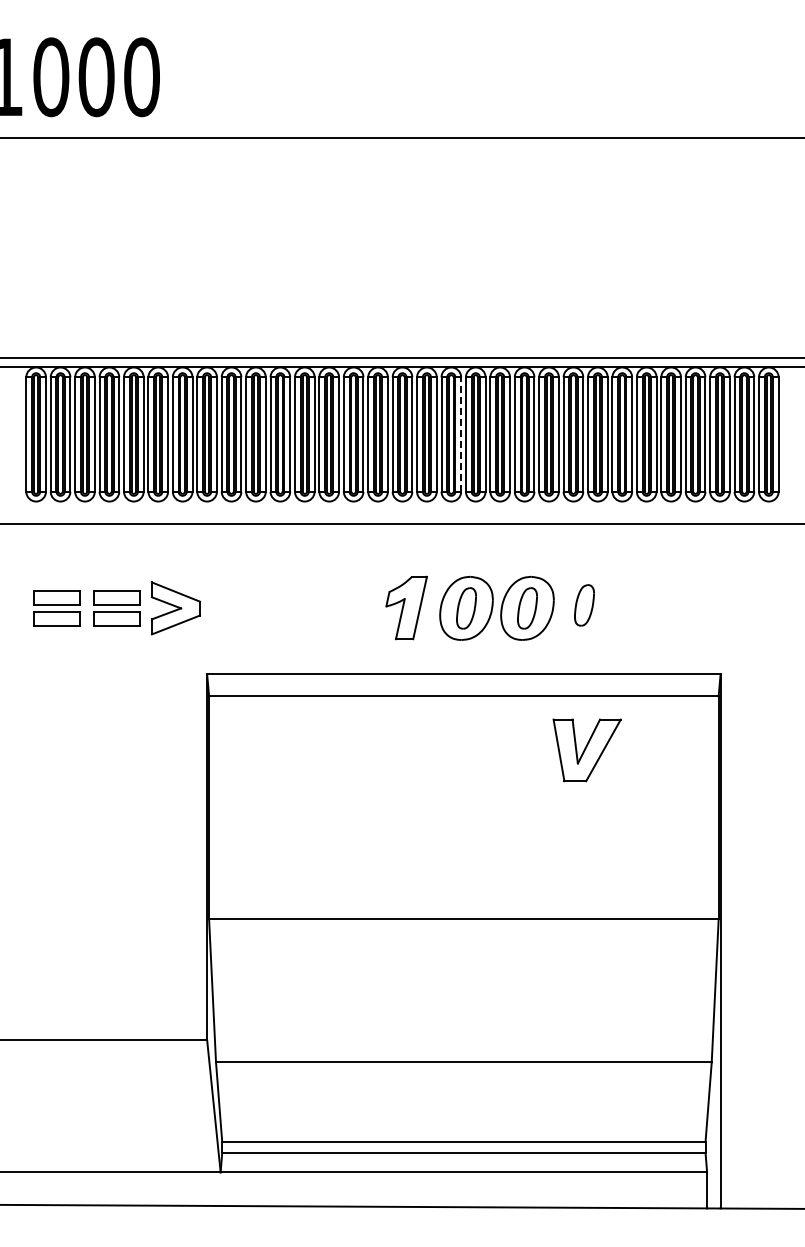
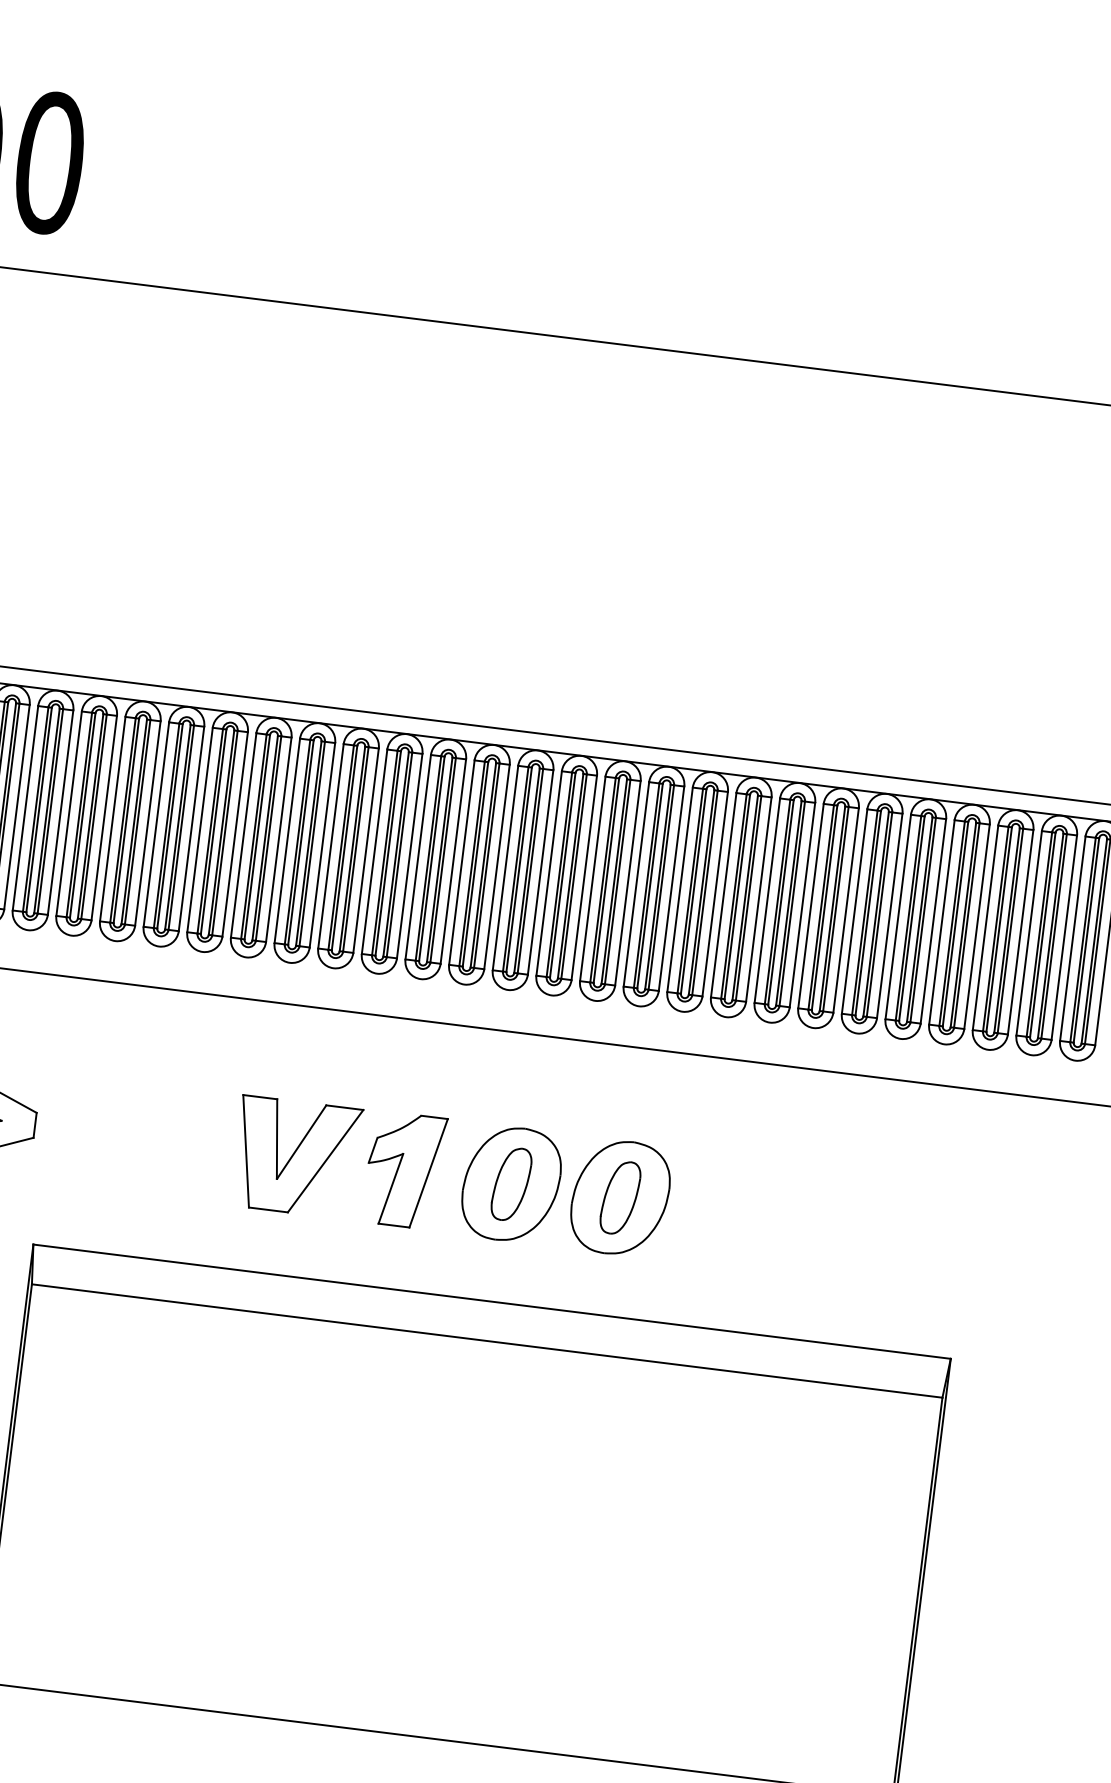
line: (461, 434) -> (541, 872), dashed -> solid
part: (584, 605) -> (722, 1205), removed
part: (586, 750) -> (295, 1157), moved

